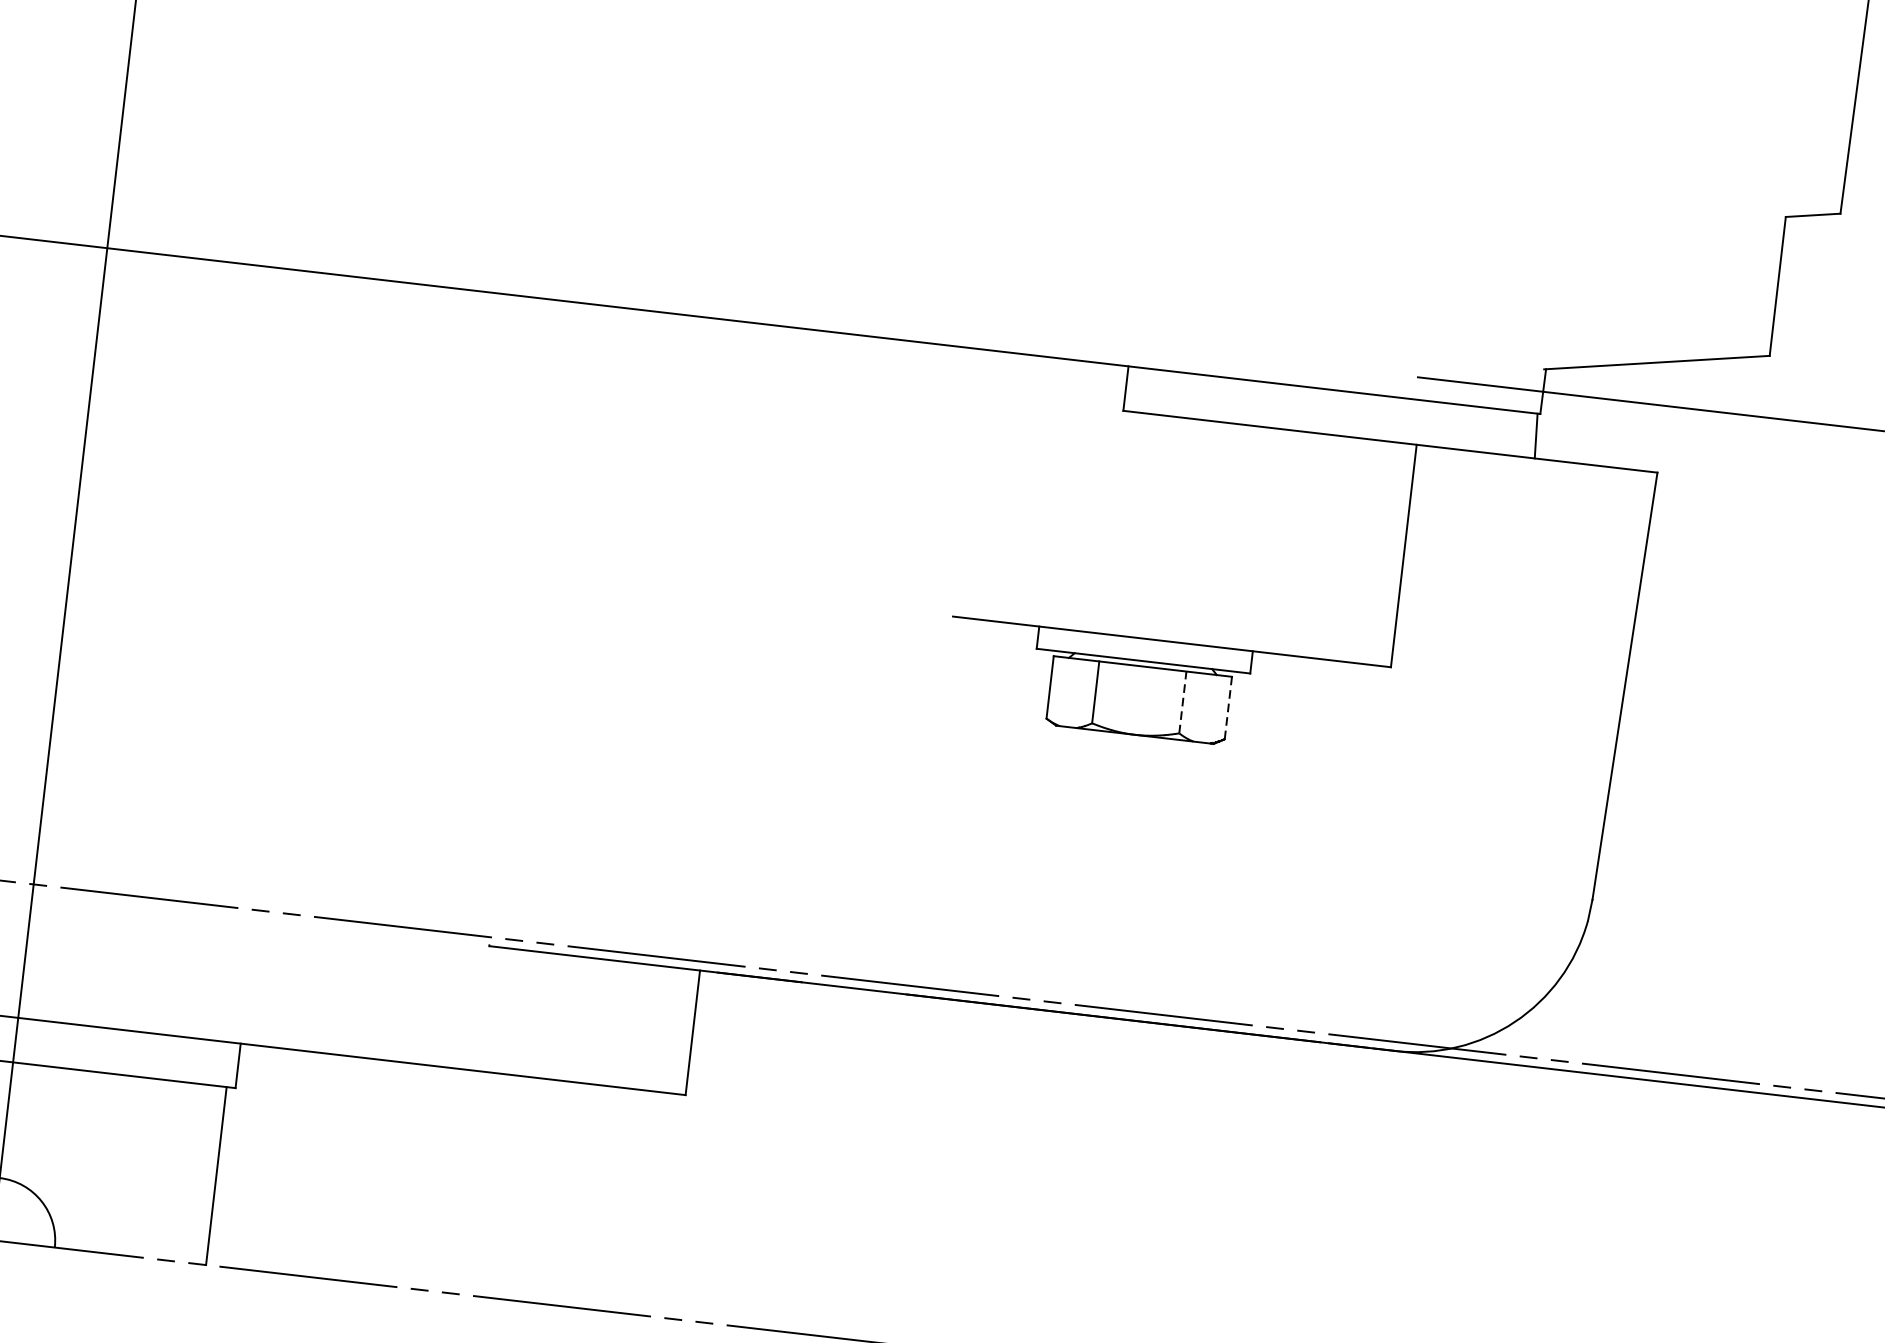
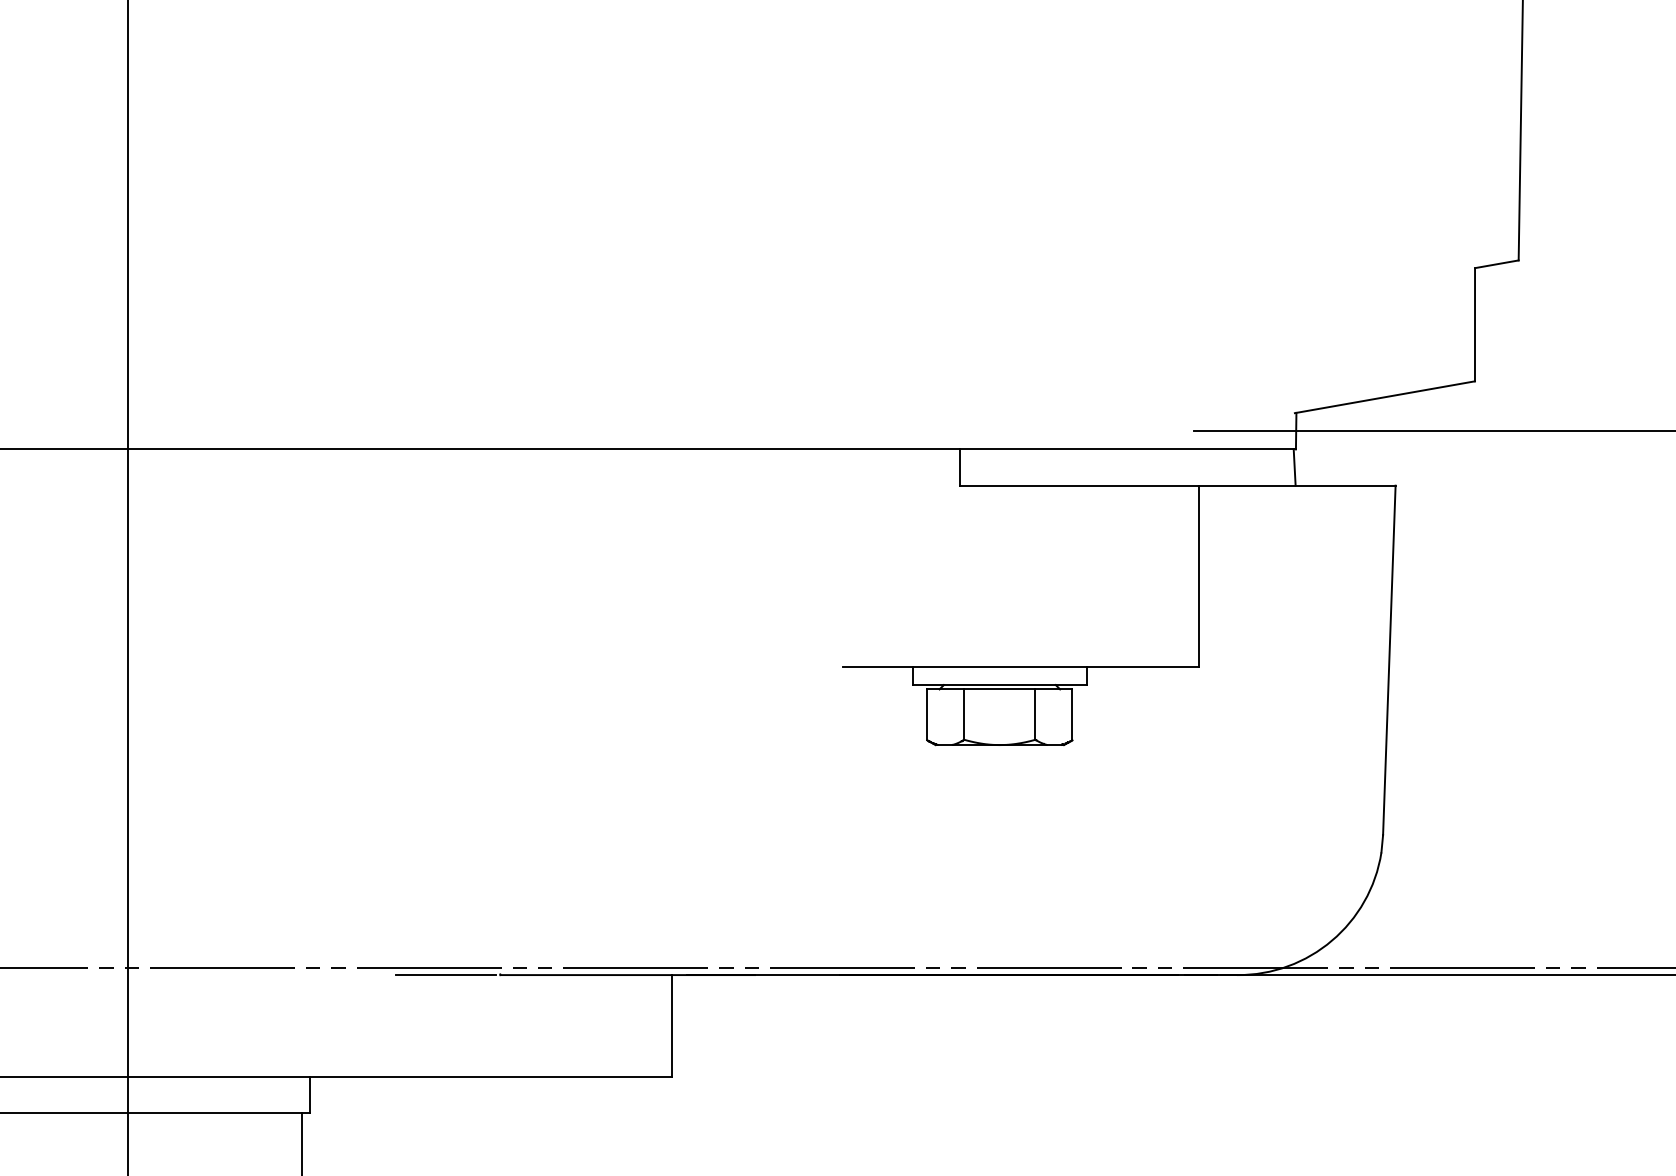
line: (1183, 702) -> (1035, 714), dashed -> solid
line: (1228, 707) -> (1072, 714), dashed -> solid
line: (421, 938) -> (445, 975), added

